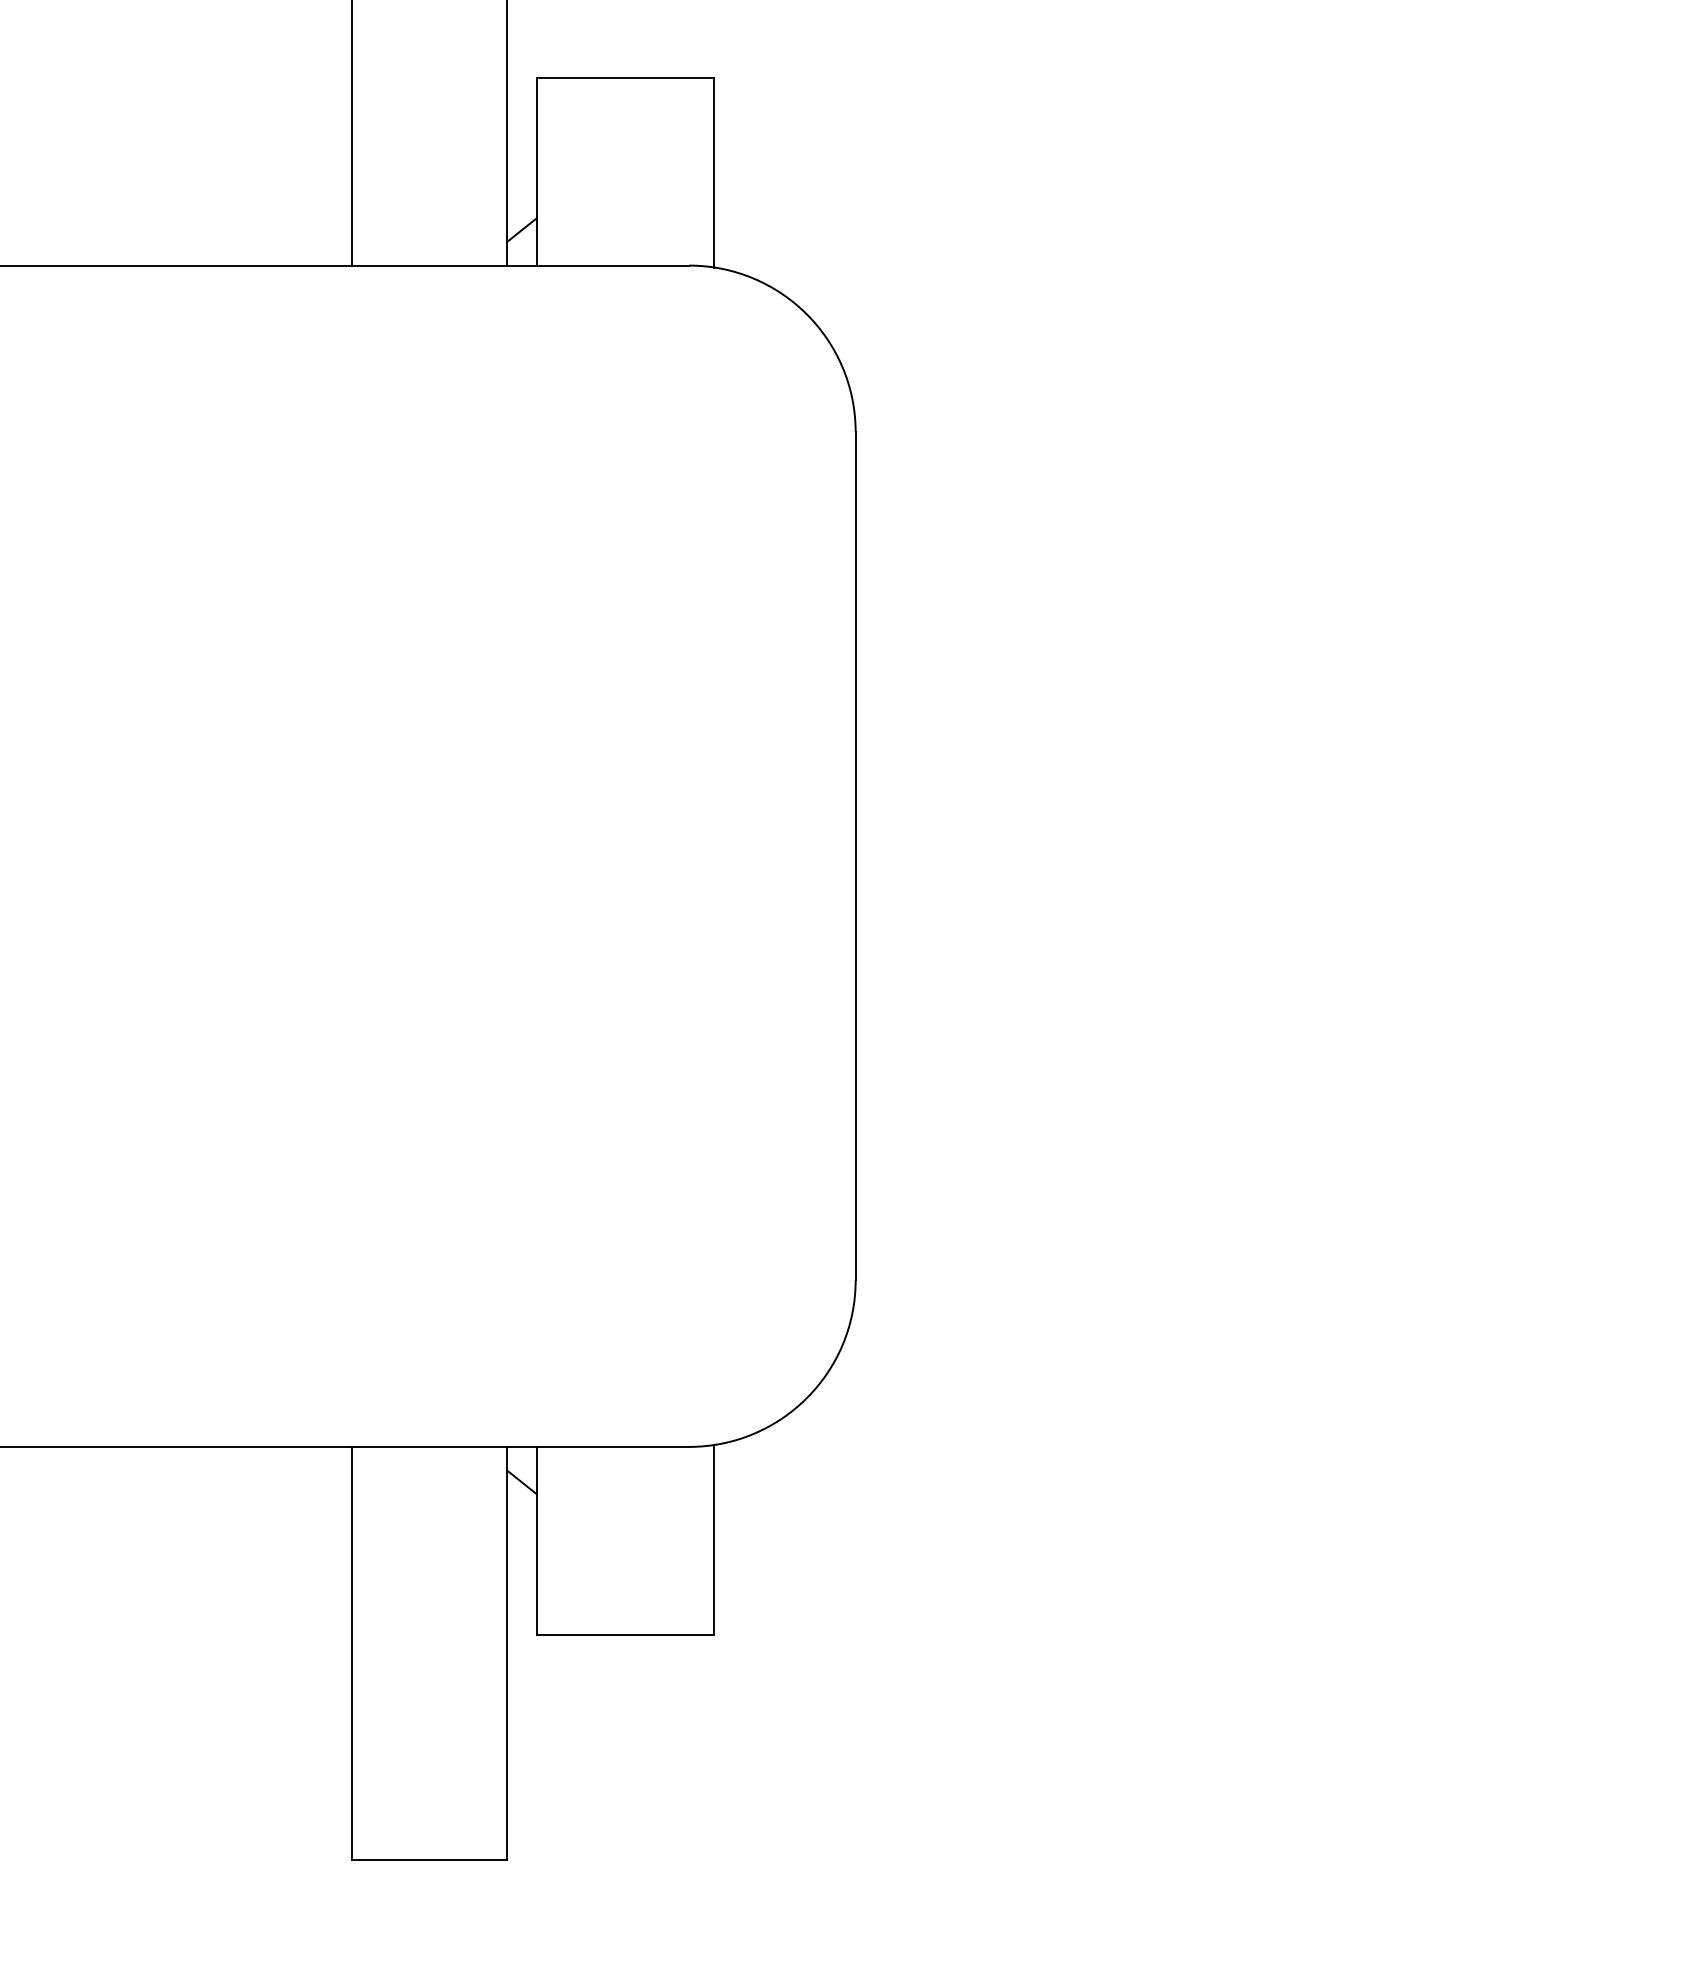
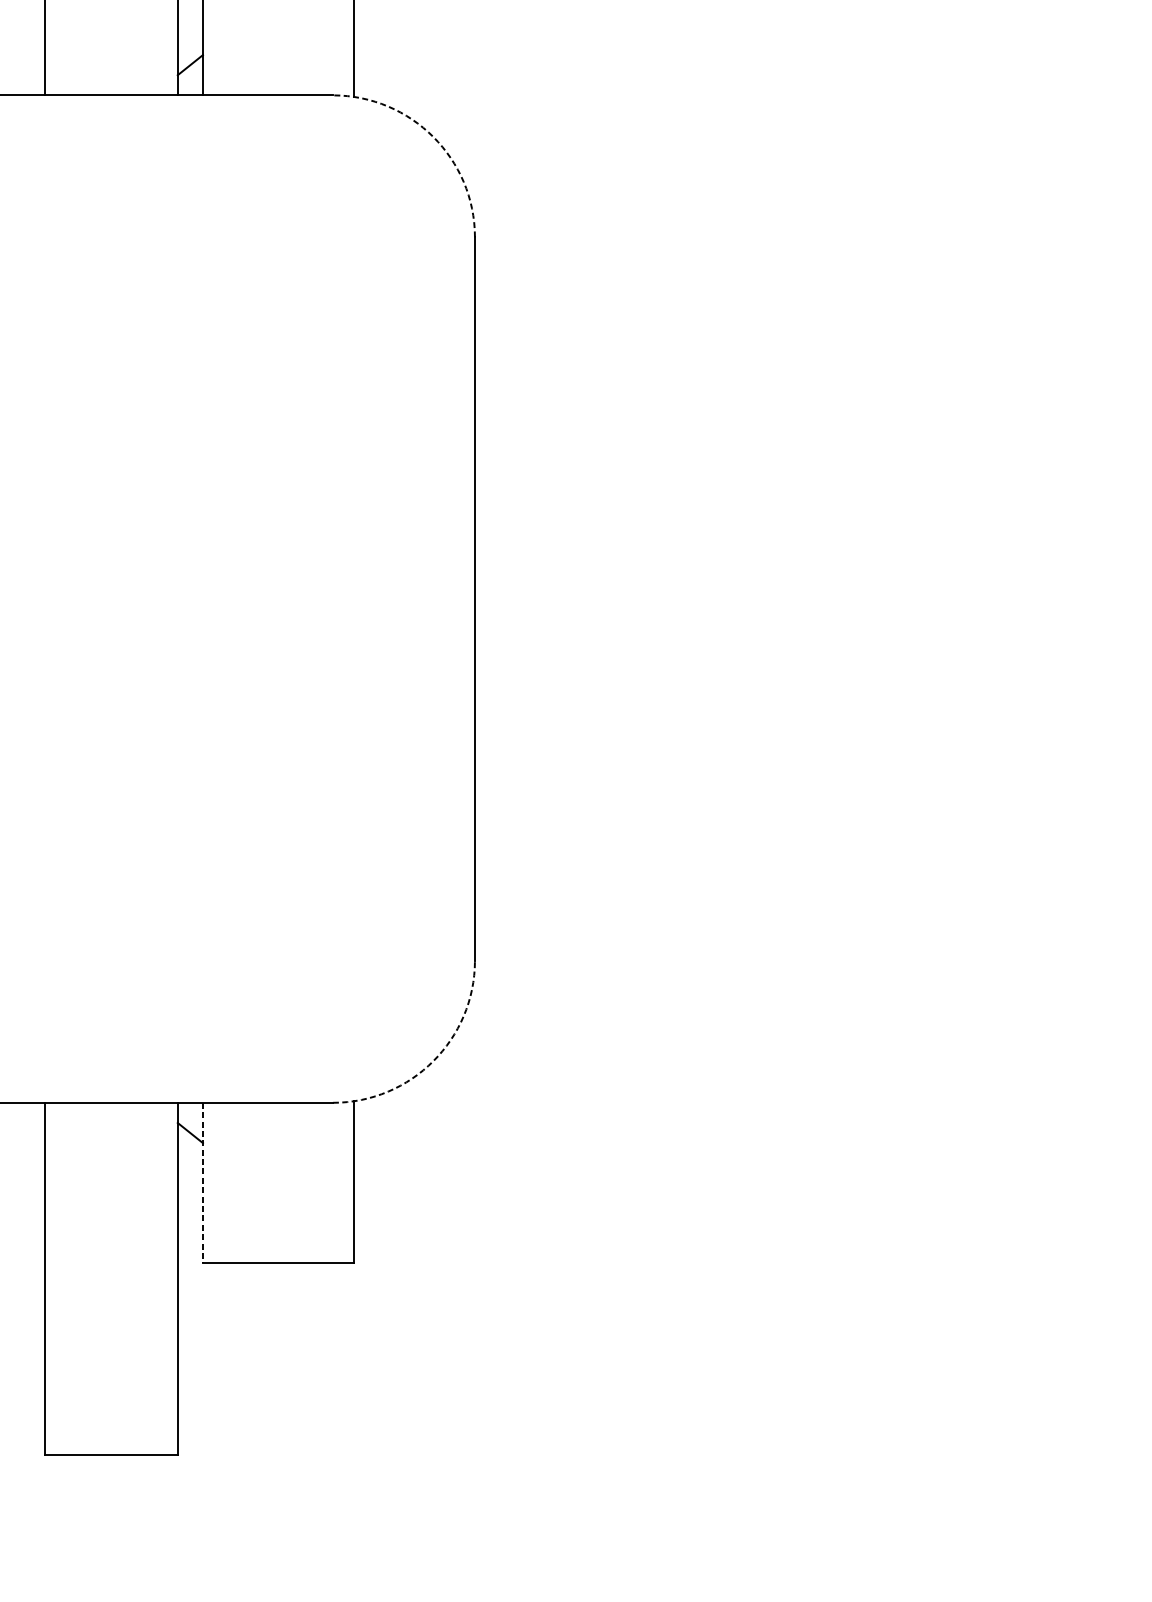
arc: (806, 314) -> (433, 137), solid -> dashed
arc: (806, 1398) -> (433, 1061), solid -> dashed
line: (536, 1540) -> (202, 1182), solid -> dashed

